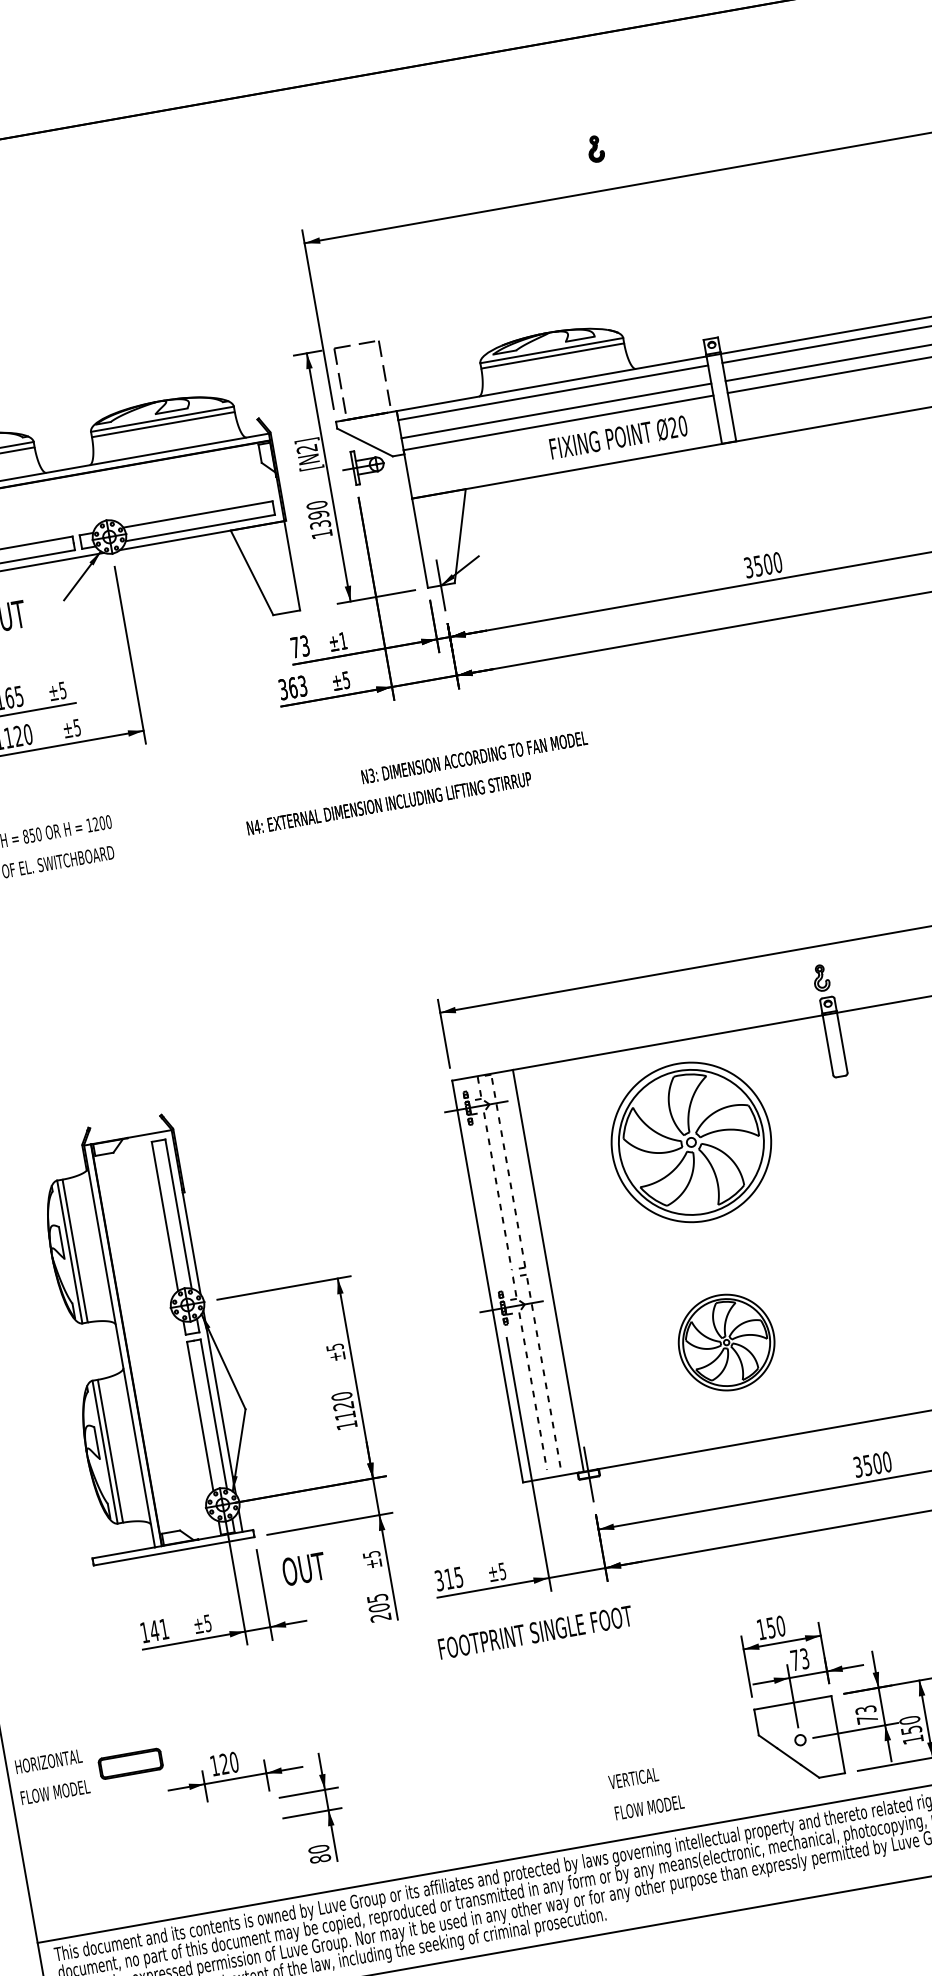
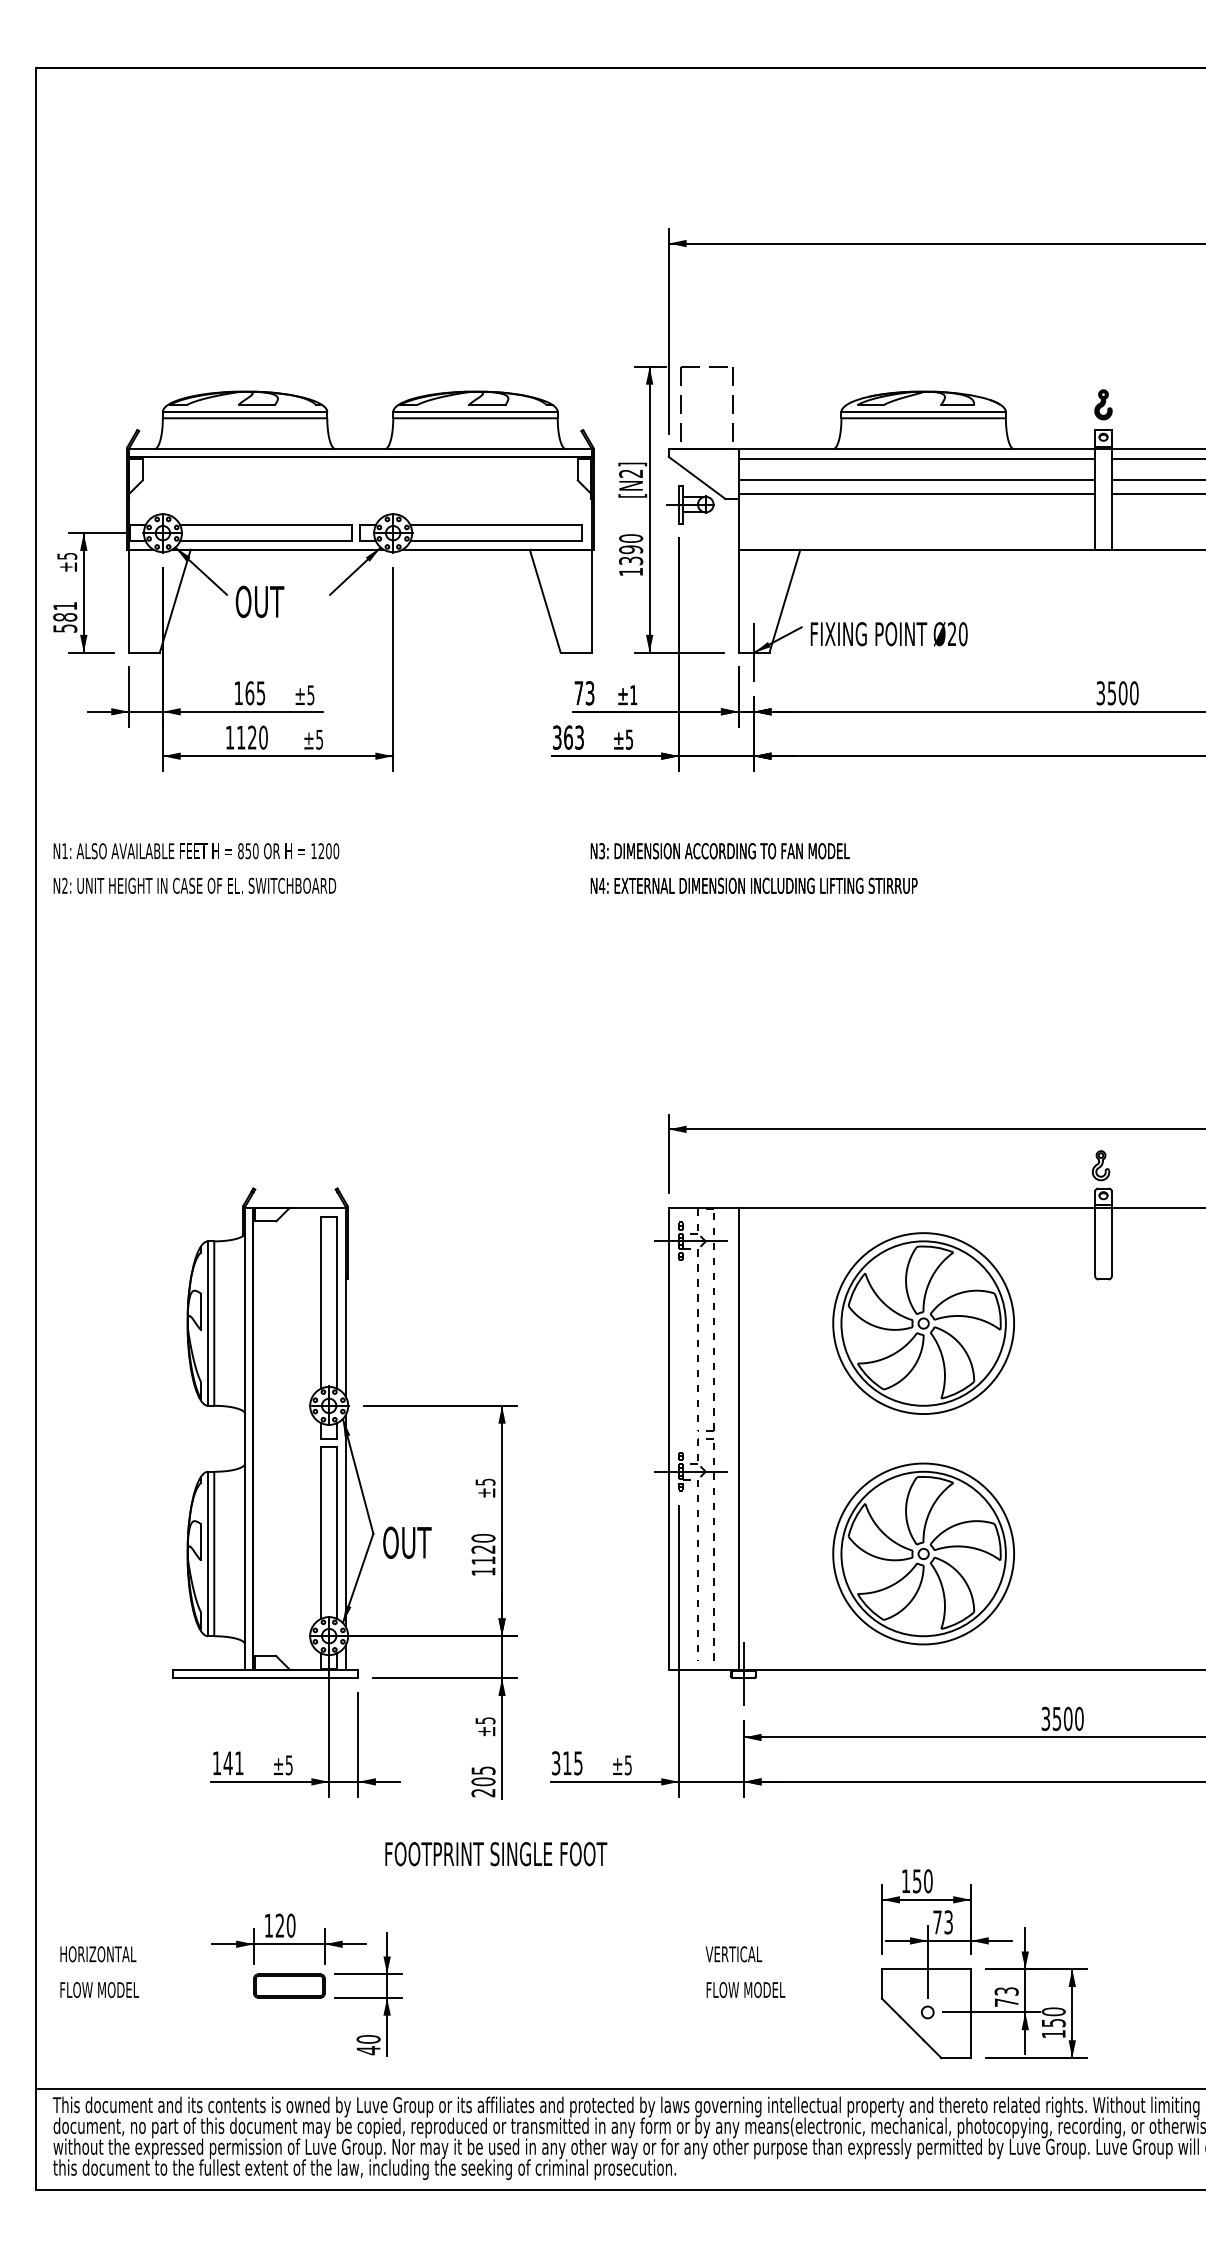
part: (595, 148) -> (1103, 404), moved
text: (617, 436) -> (888, 633), moved
text: (473, 757) -> (719, 851), moved
text: (388, 803) -> (753, 885), moved
part: (726, 1342) -> (923, 1553), size x1.67
text: (304, 1568) -> (407, 1542), moved
text: (535, 1632) -> (496, 1854), moved
part: (130, 1763) -> (289, 1985), moved
text: (52, 1776) -> (99, 1971), moved
text: (646, 1791) -> (745, 1971), moved
text: (320, 1858) -> (368, 2050), 80 -> 40

